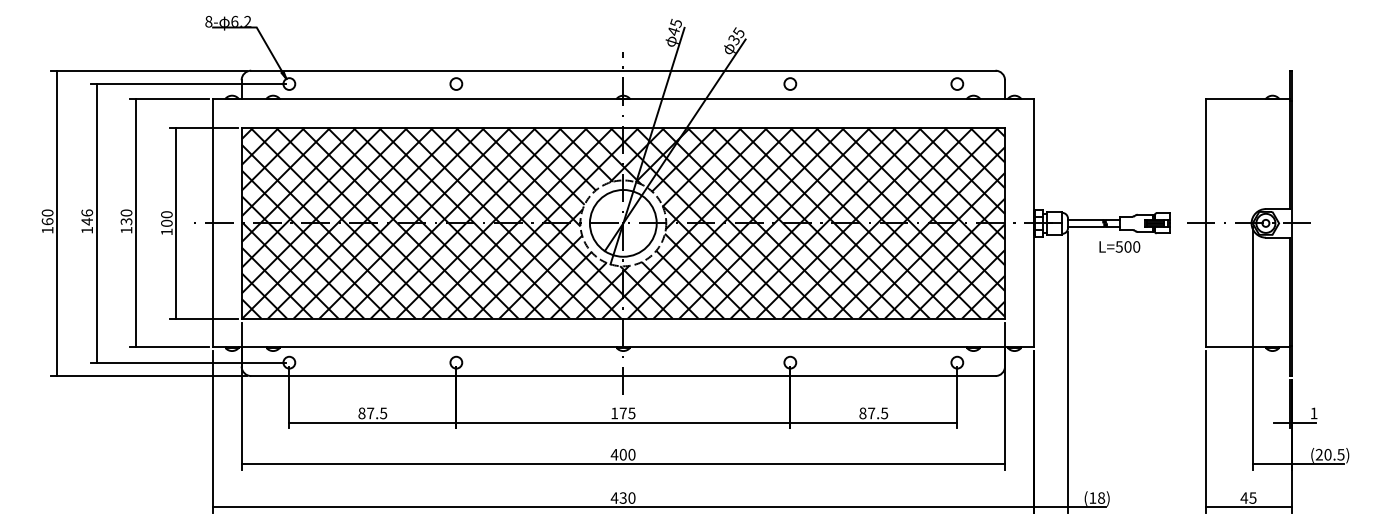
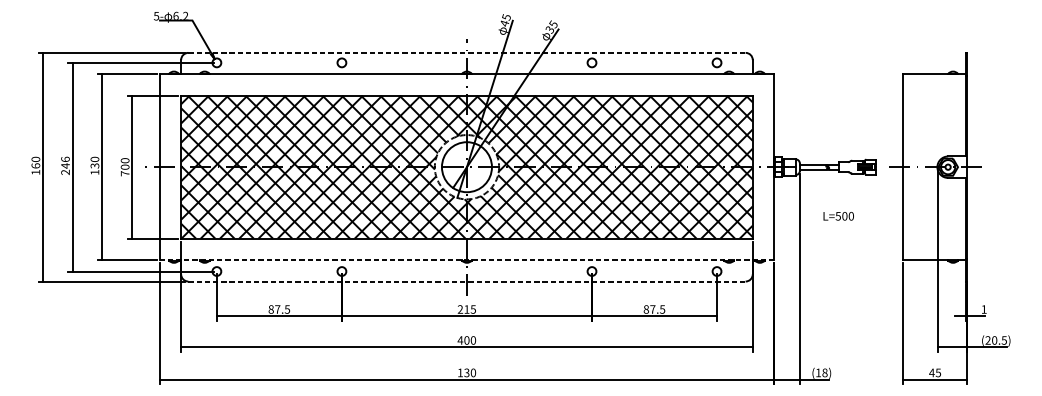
text: (208, 21) -> (156, 16), 8- -> 5-
line: (623, 70) -> (467, 52), solid -> dashed
text: (86, 229) -> (64, 171), 146 -> 246
text: (166, 231) -> (124, 173), 100 -> 700
text: (1119, 246) -> (838, 215), moved
line: (622, 347) -> (466, 260), solid -> dashed
line: (623, 376) -> (467, 281), solid -> dashed
text: (618, 413) -> (463, 309), 175 -> 215
text: (614, 497) -> (460, 372), 430 -> 130

